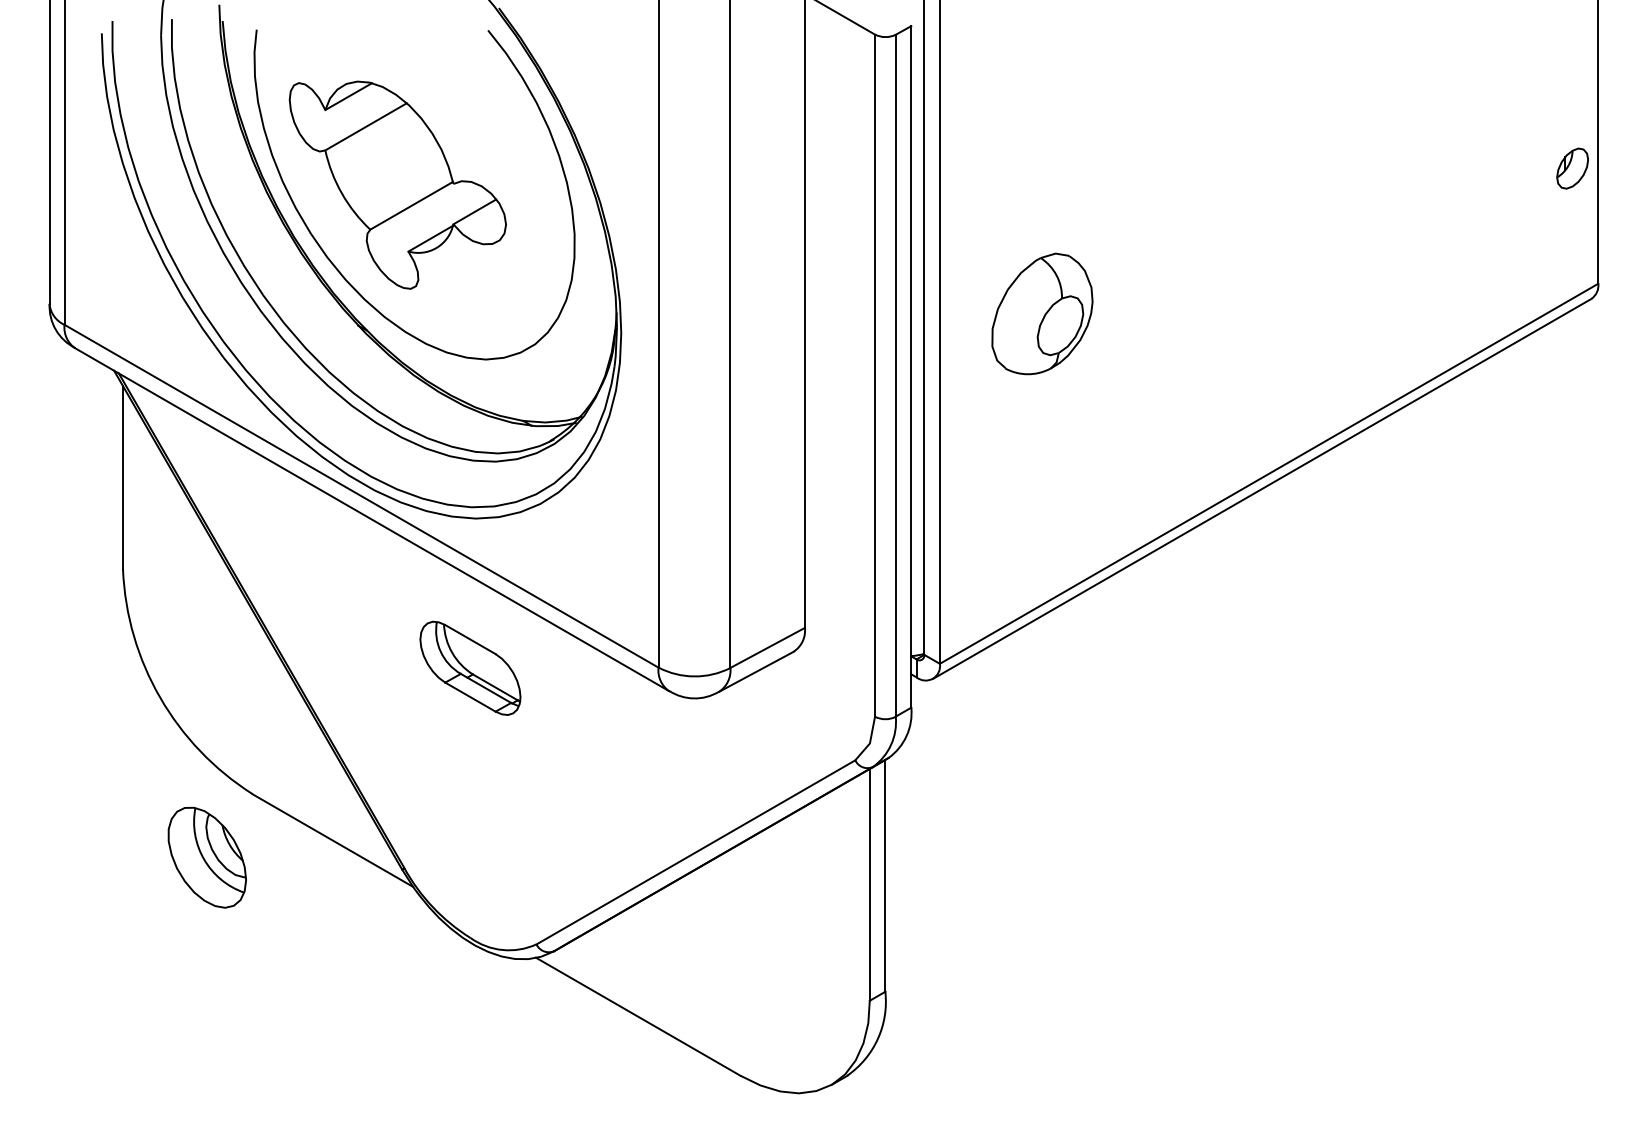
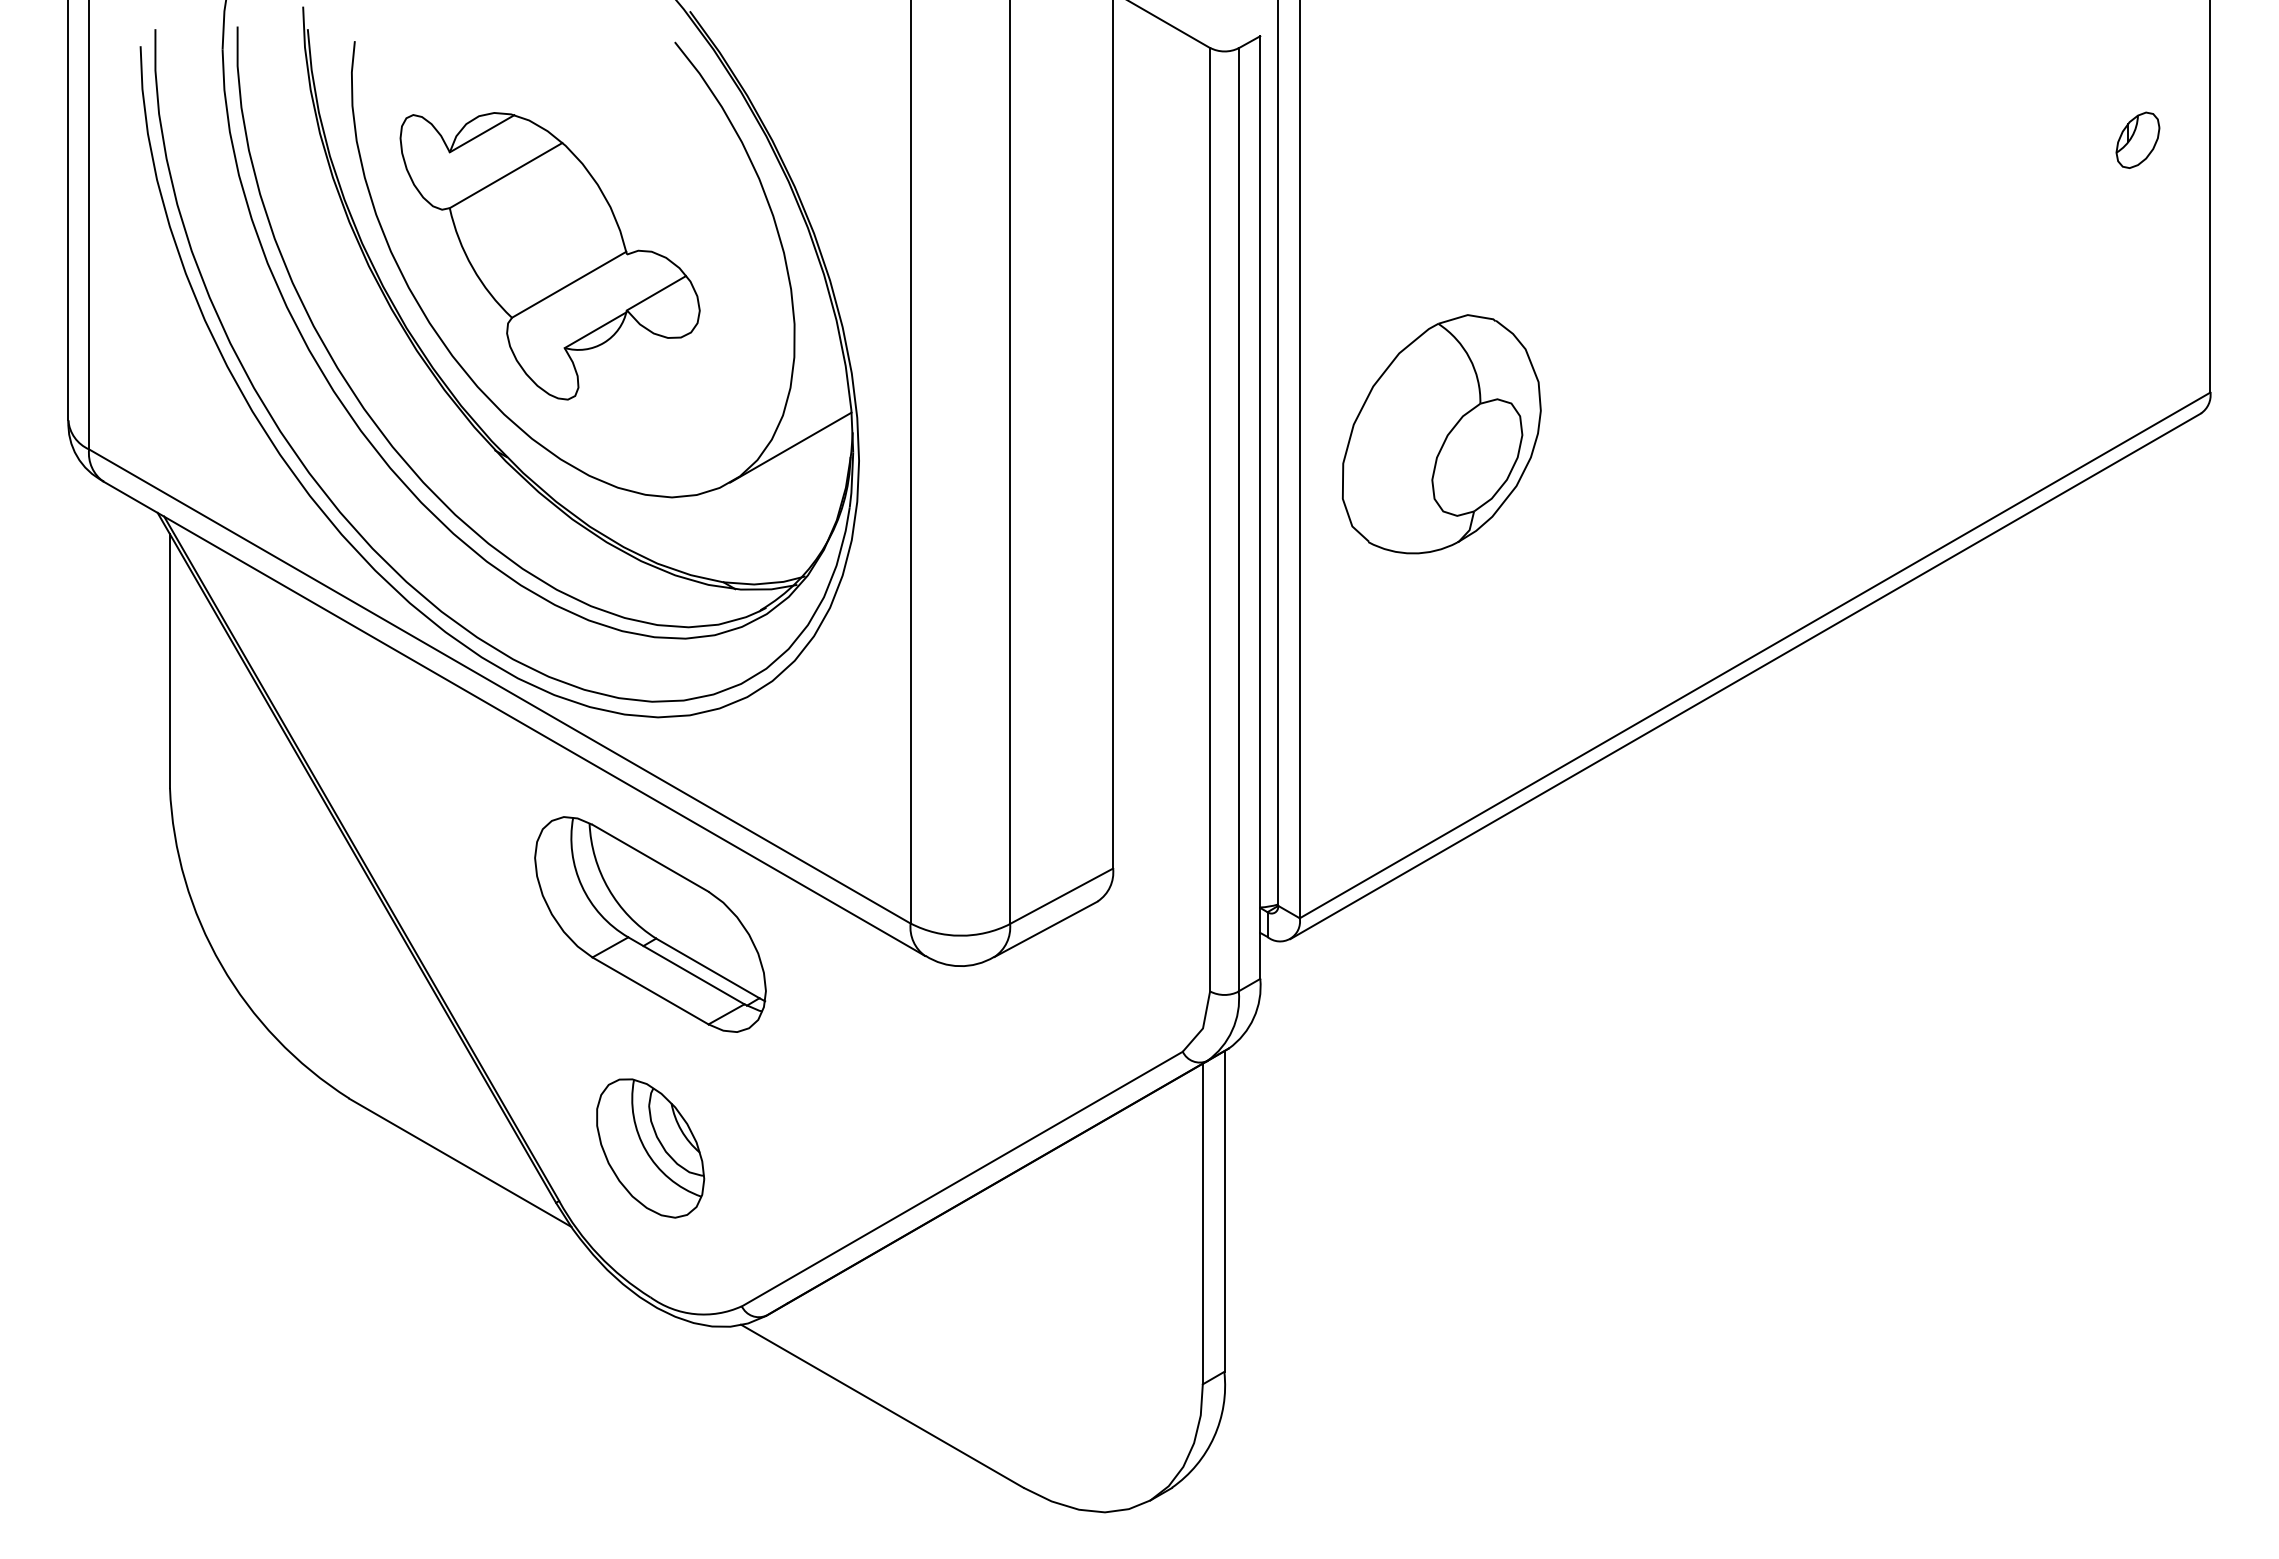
part: (1572, 168) -> (2137, 139), moved
part: (1042, 314) -> (1441, 434), size x1.43
line: (571, 323) -> (790, 447), added
part: (470, 668) -> (650, 924), size x1.67
part: (207, 857) -> (650, 1148), moved

